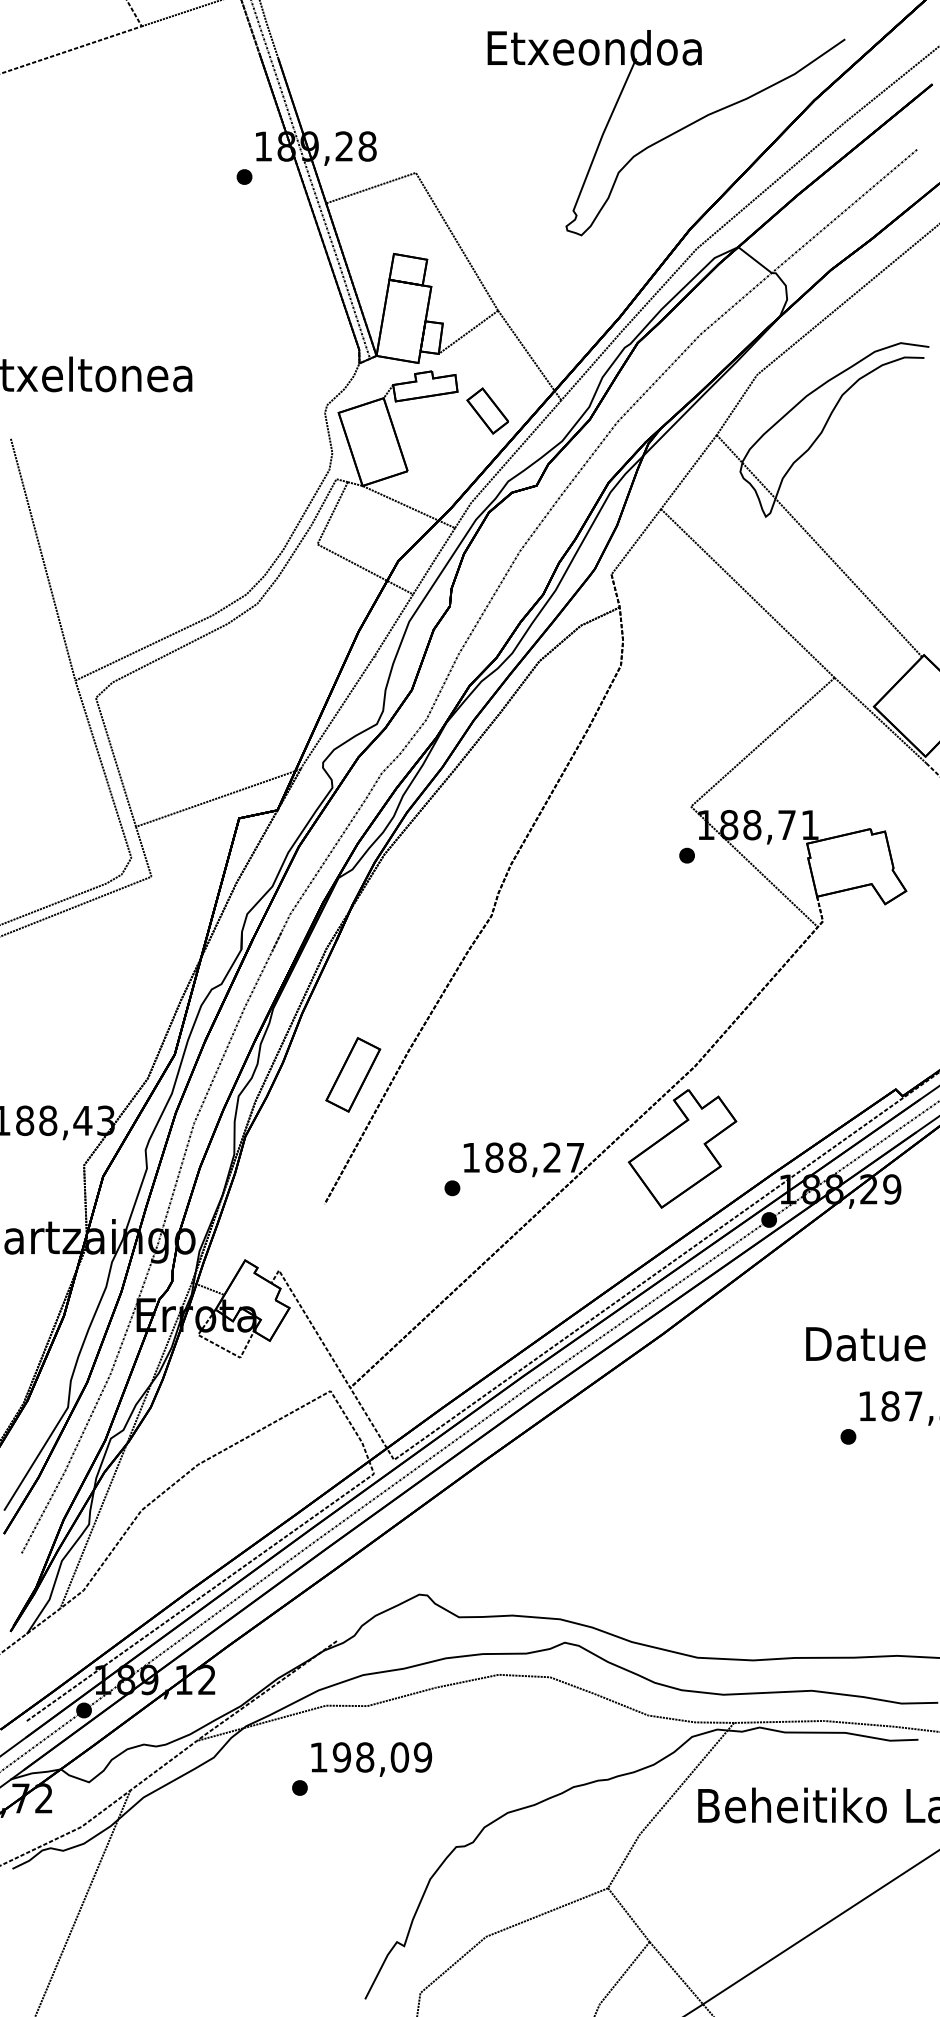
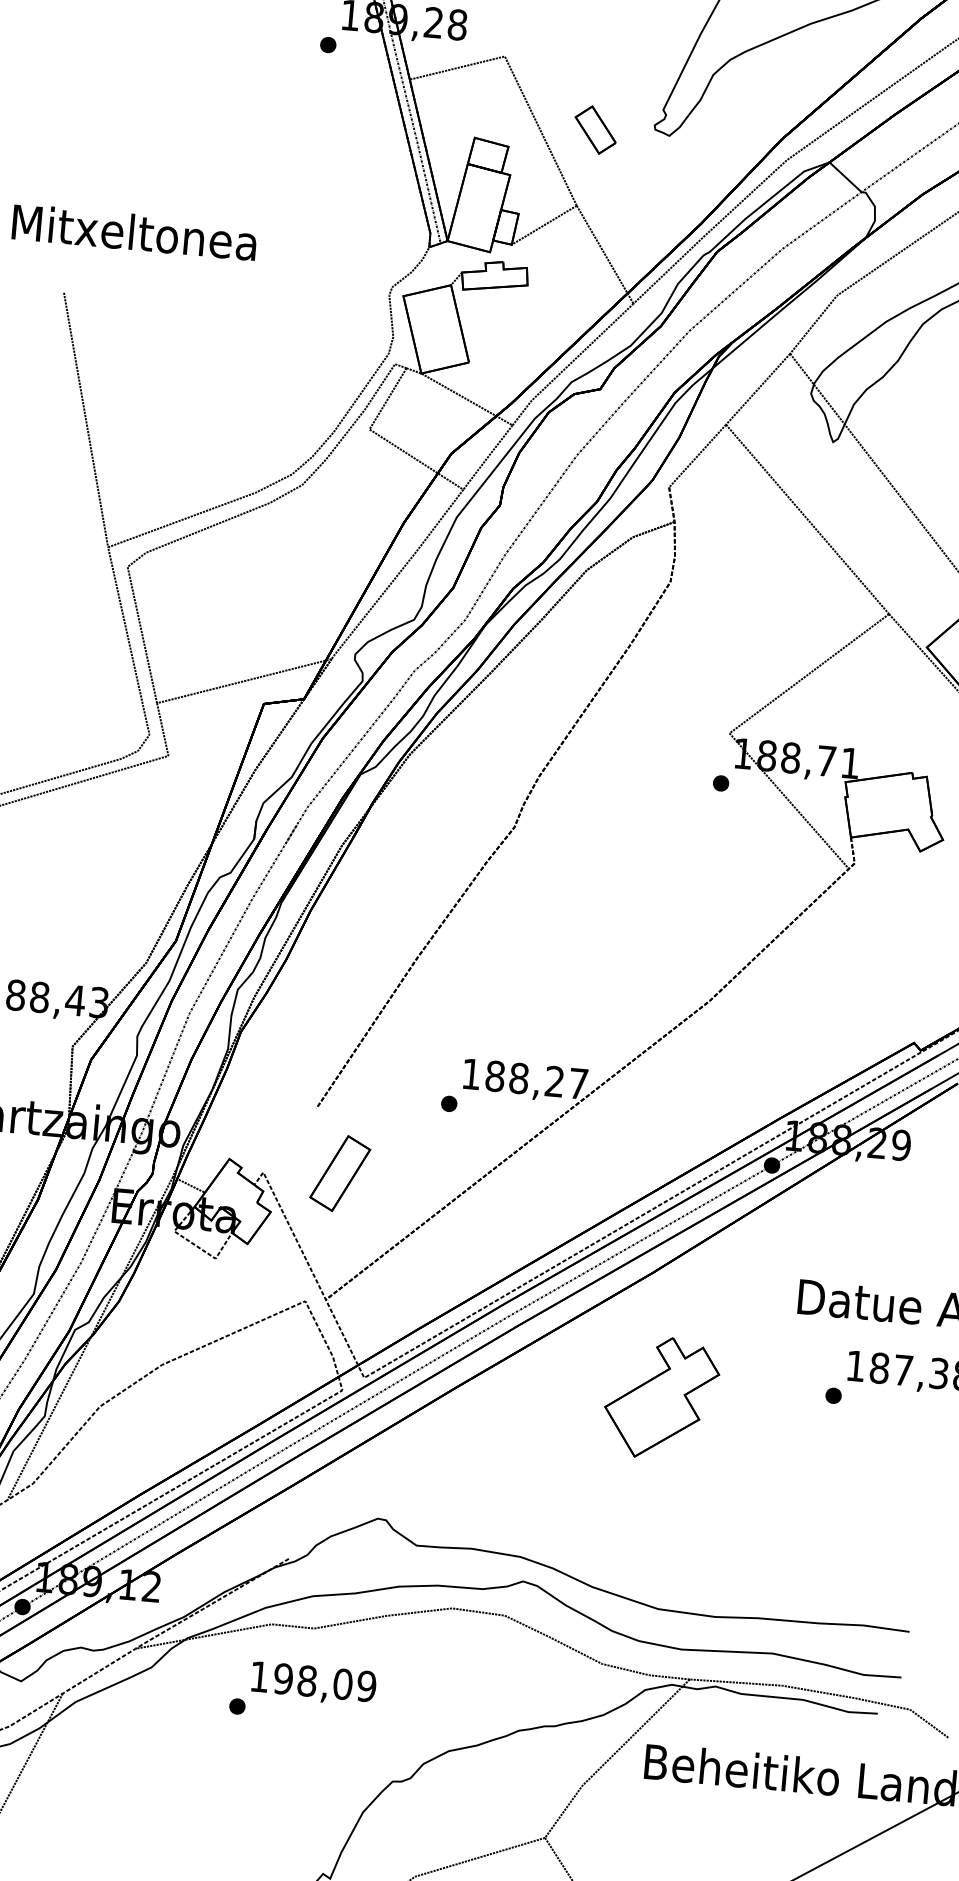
part: (487, 410) -> (595, 129), moved
part: (353, 1074) -> (340, 1173), moved
part: (682, 1148) -> (661, 1397), moved

